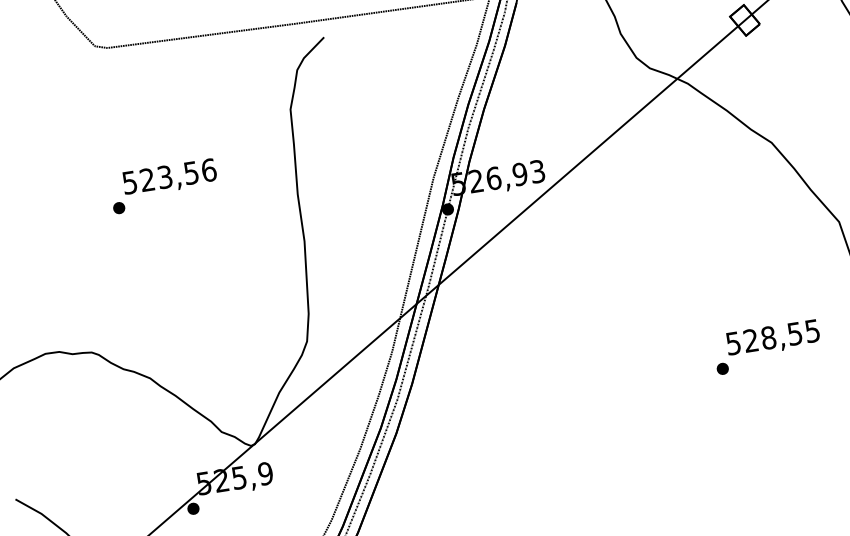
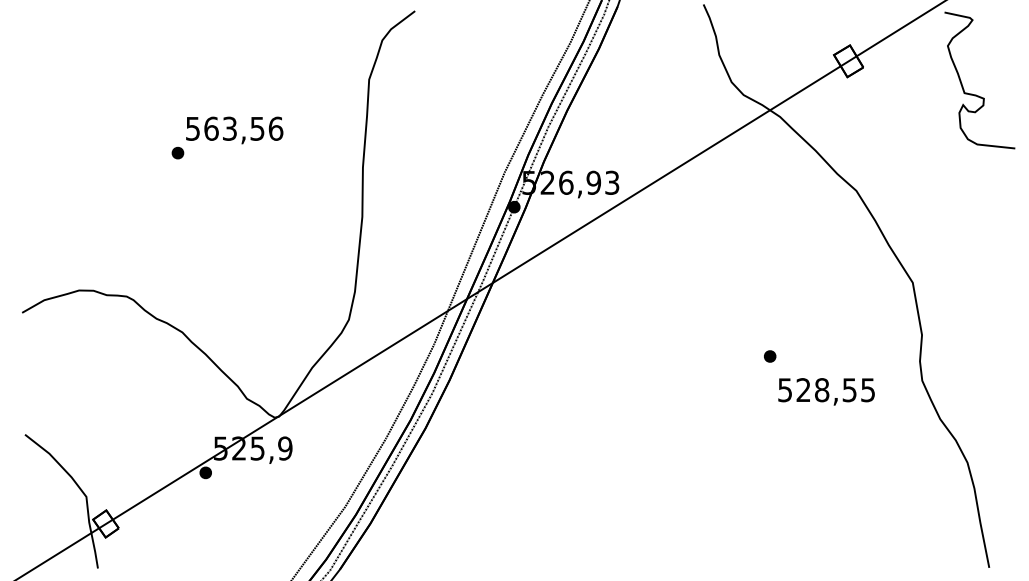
text: (147, 179) -> (211, 128), 523,56 -> 563,56
part: (723, 368) -> (770, 356), moved

